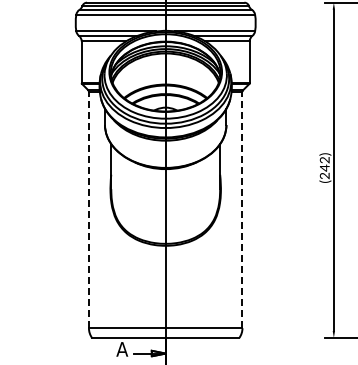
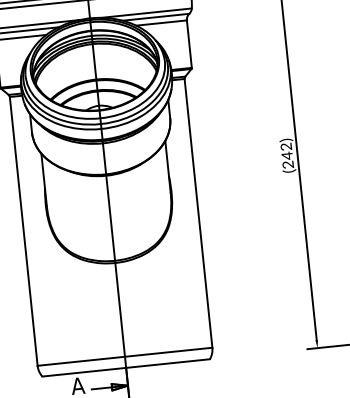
line: (88, 209) -> (23, 230), dashed -> solid
line: (242, 209) -> (198, 212), dashed -> solid

